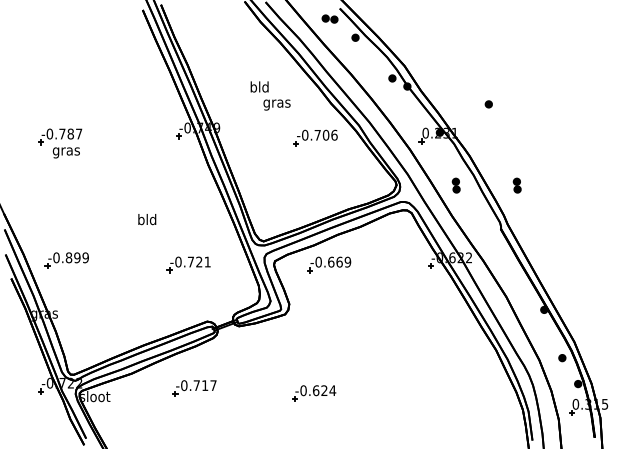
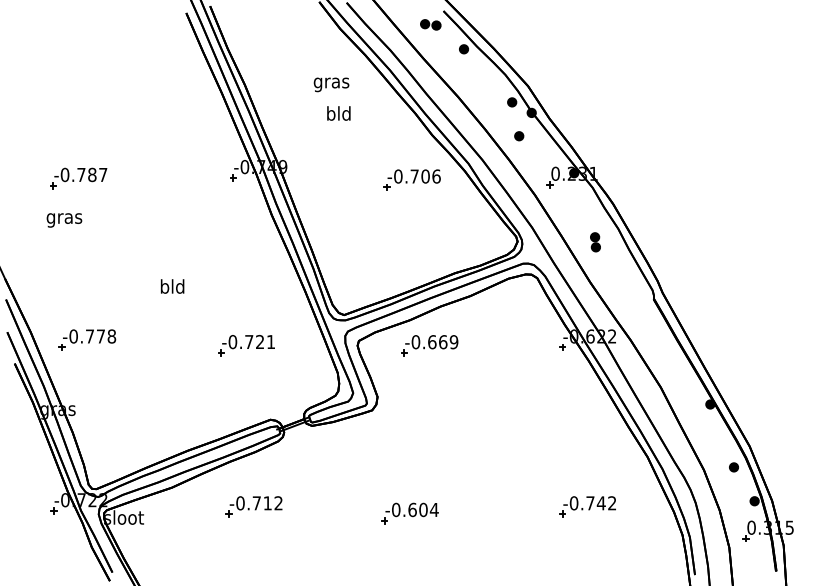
text: (276, 104) -> (330, 84), moved
part: (488, 104) -> (518, 136), moved
text: (65, 152) -> (63, 219), moved
part: (516, 185) -> (674, 242), removed
text: (147, 219) -> (172, 286), moved
text: (76, 257) -> (99, 336), -0.899 -> -0.778
text: (213, 385) -> (278, 503), -0.717 -> -0.712
part: (449, 388) -> (586, 507), added
text: (324, 390) -> (423, 509), -0.624 -> -0.604

